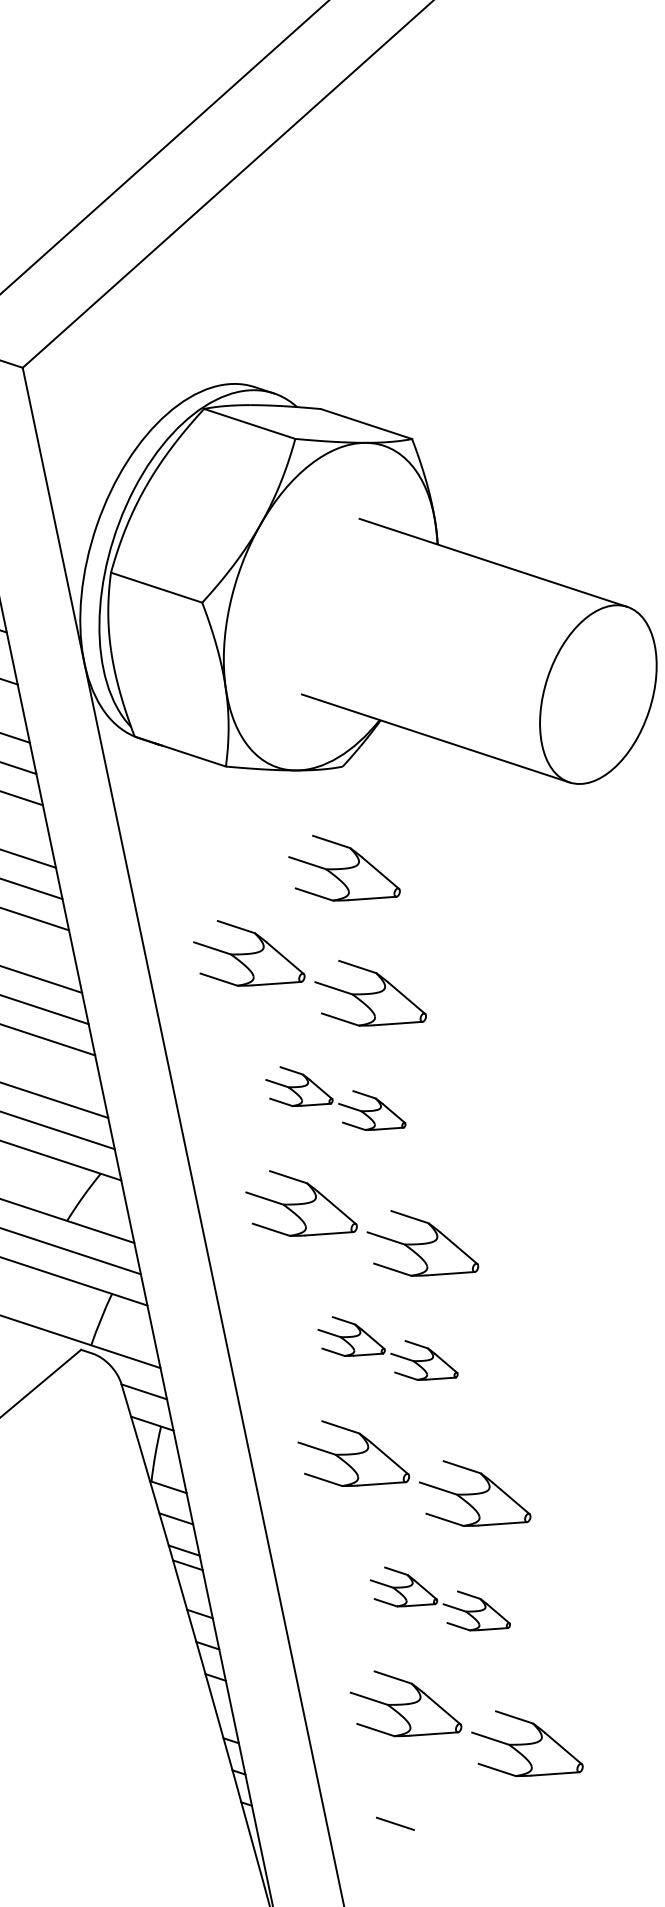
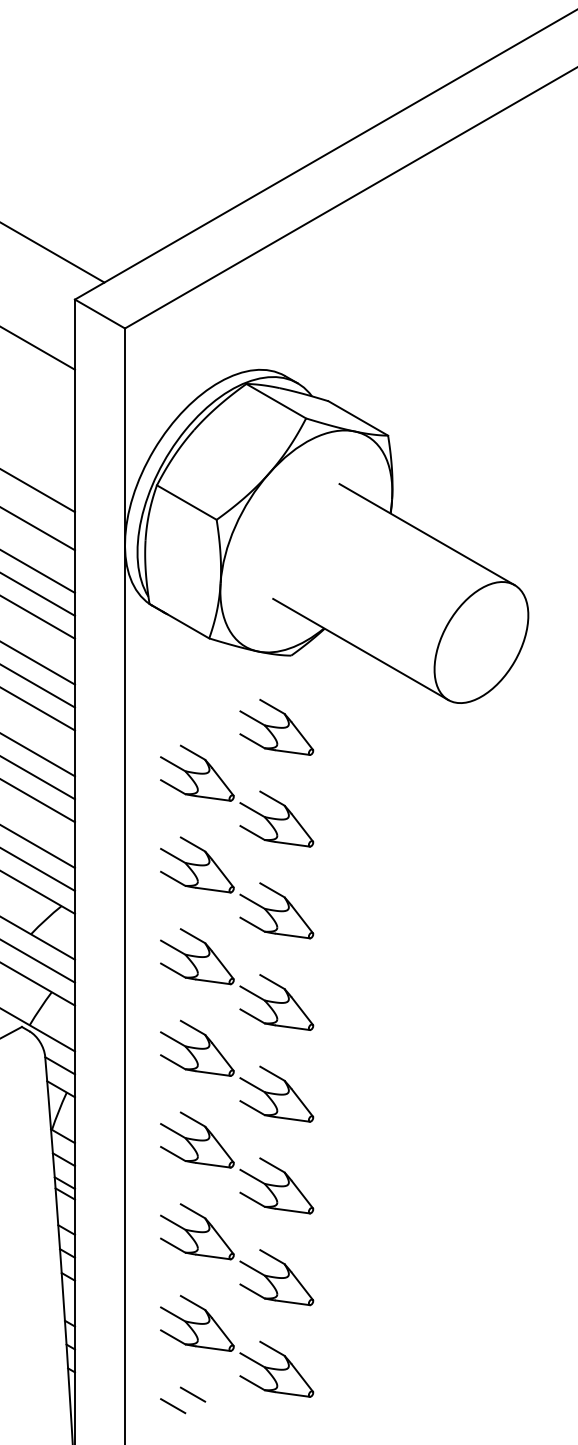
part: (335, 1098) -> (237, 887), size x1.67
part: (387, 1347) -> (237, 1070), size x1.67
part: (439, 1598) -> (237, 1254), size x1.67
line: (418, 1802) -> (192, 1394), added

